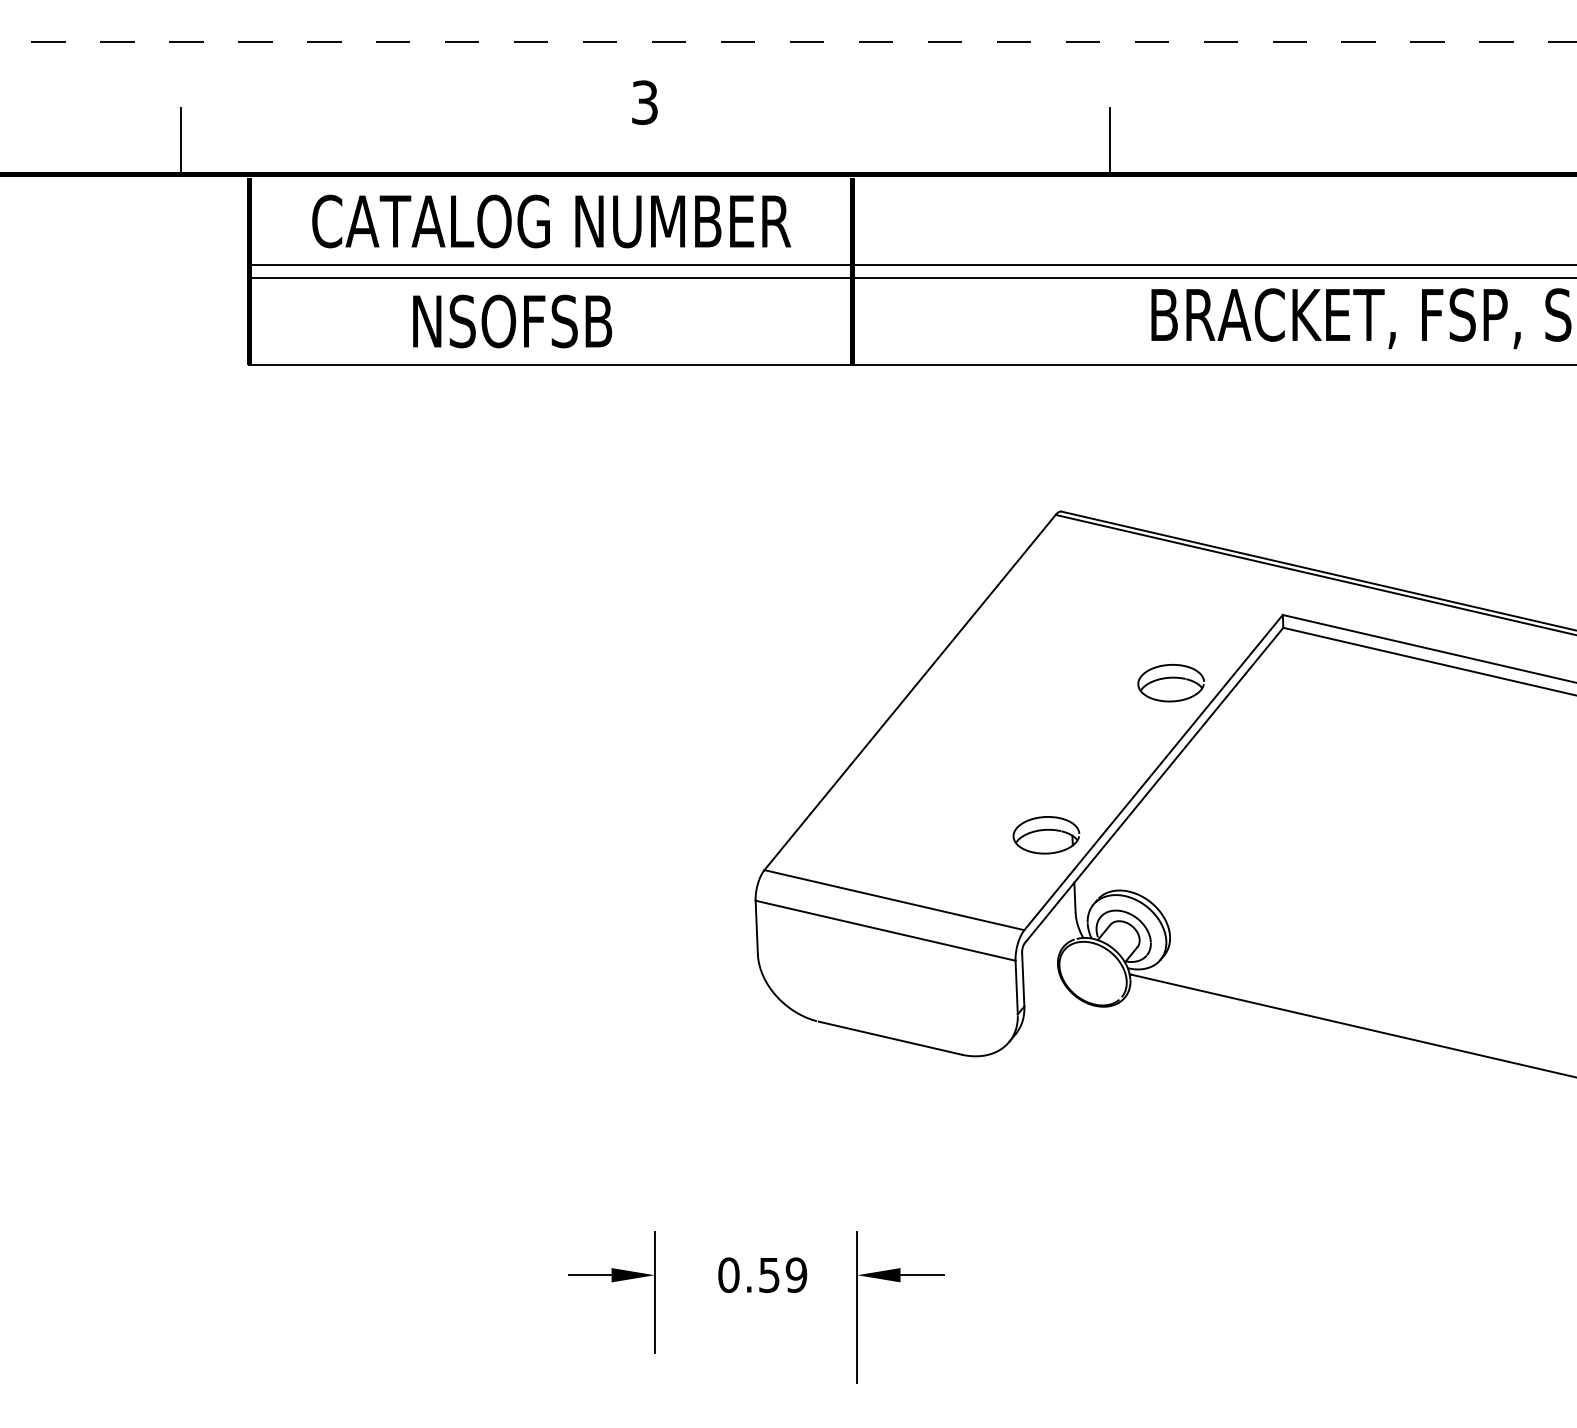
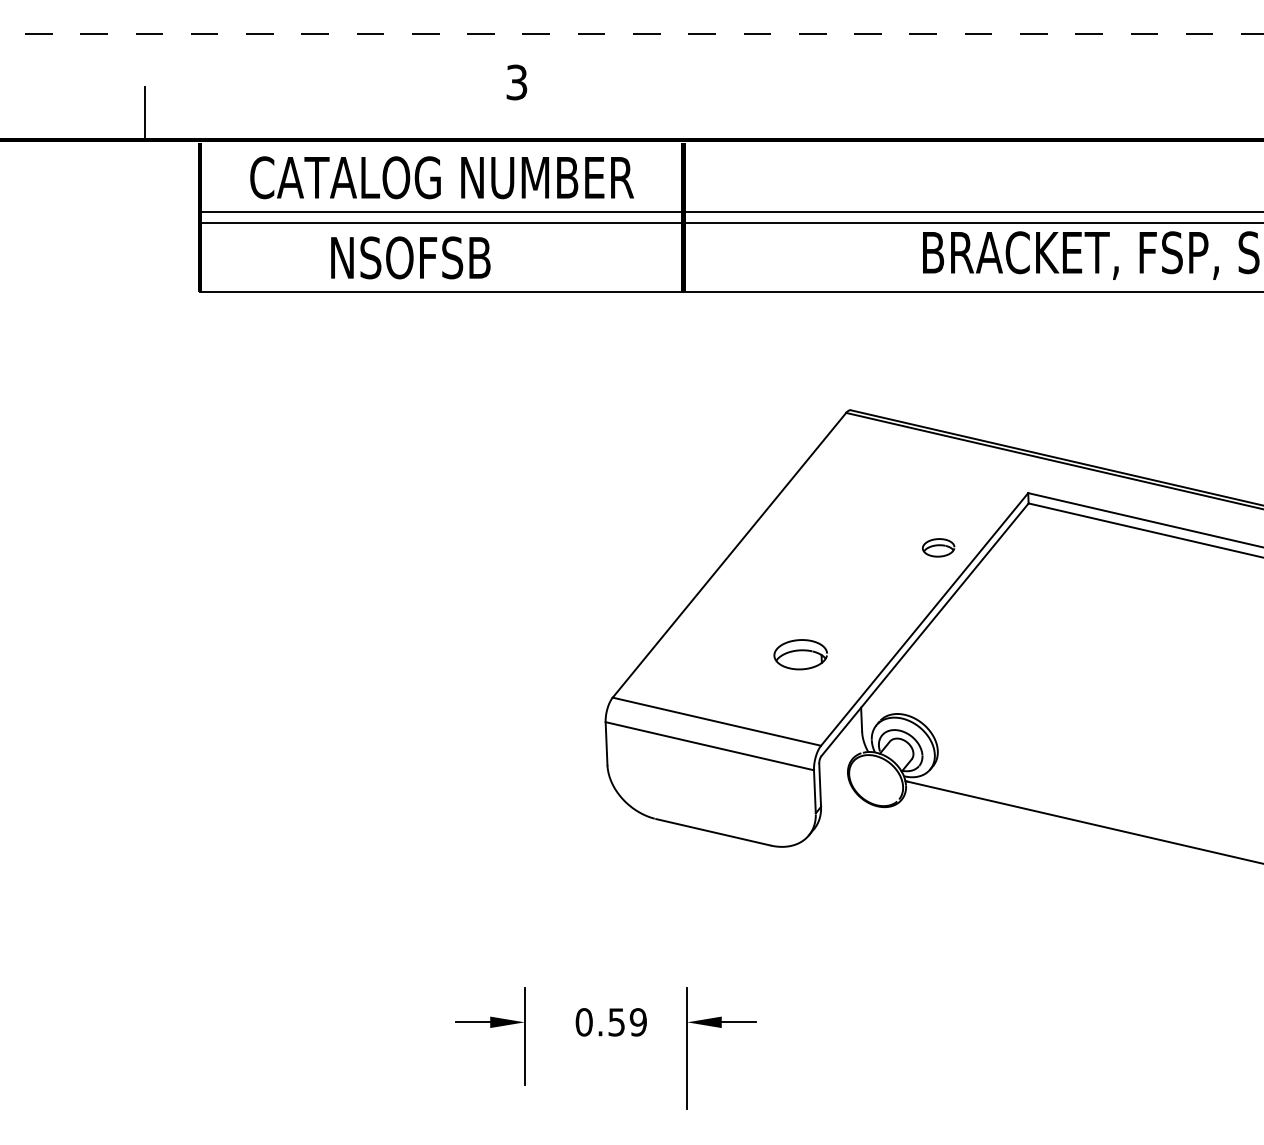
line: (1109, 141) -> (889, 113), removed
part: (1170, 682) -> (938, 547), size x0.6
part: (1046, 835) -> (800, 654), moved

